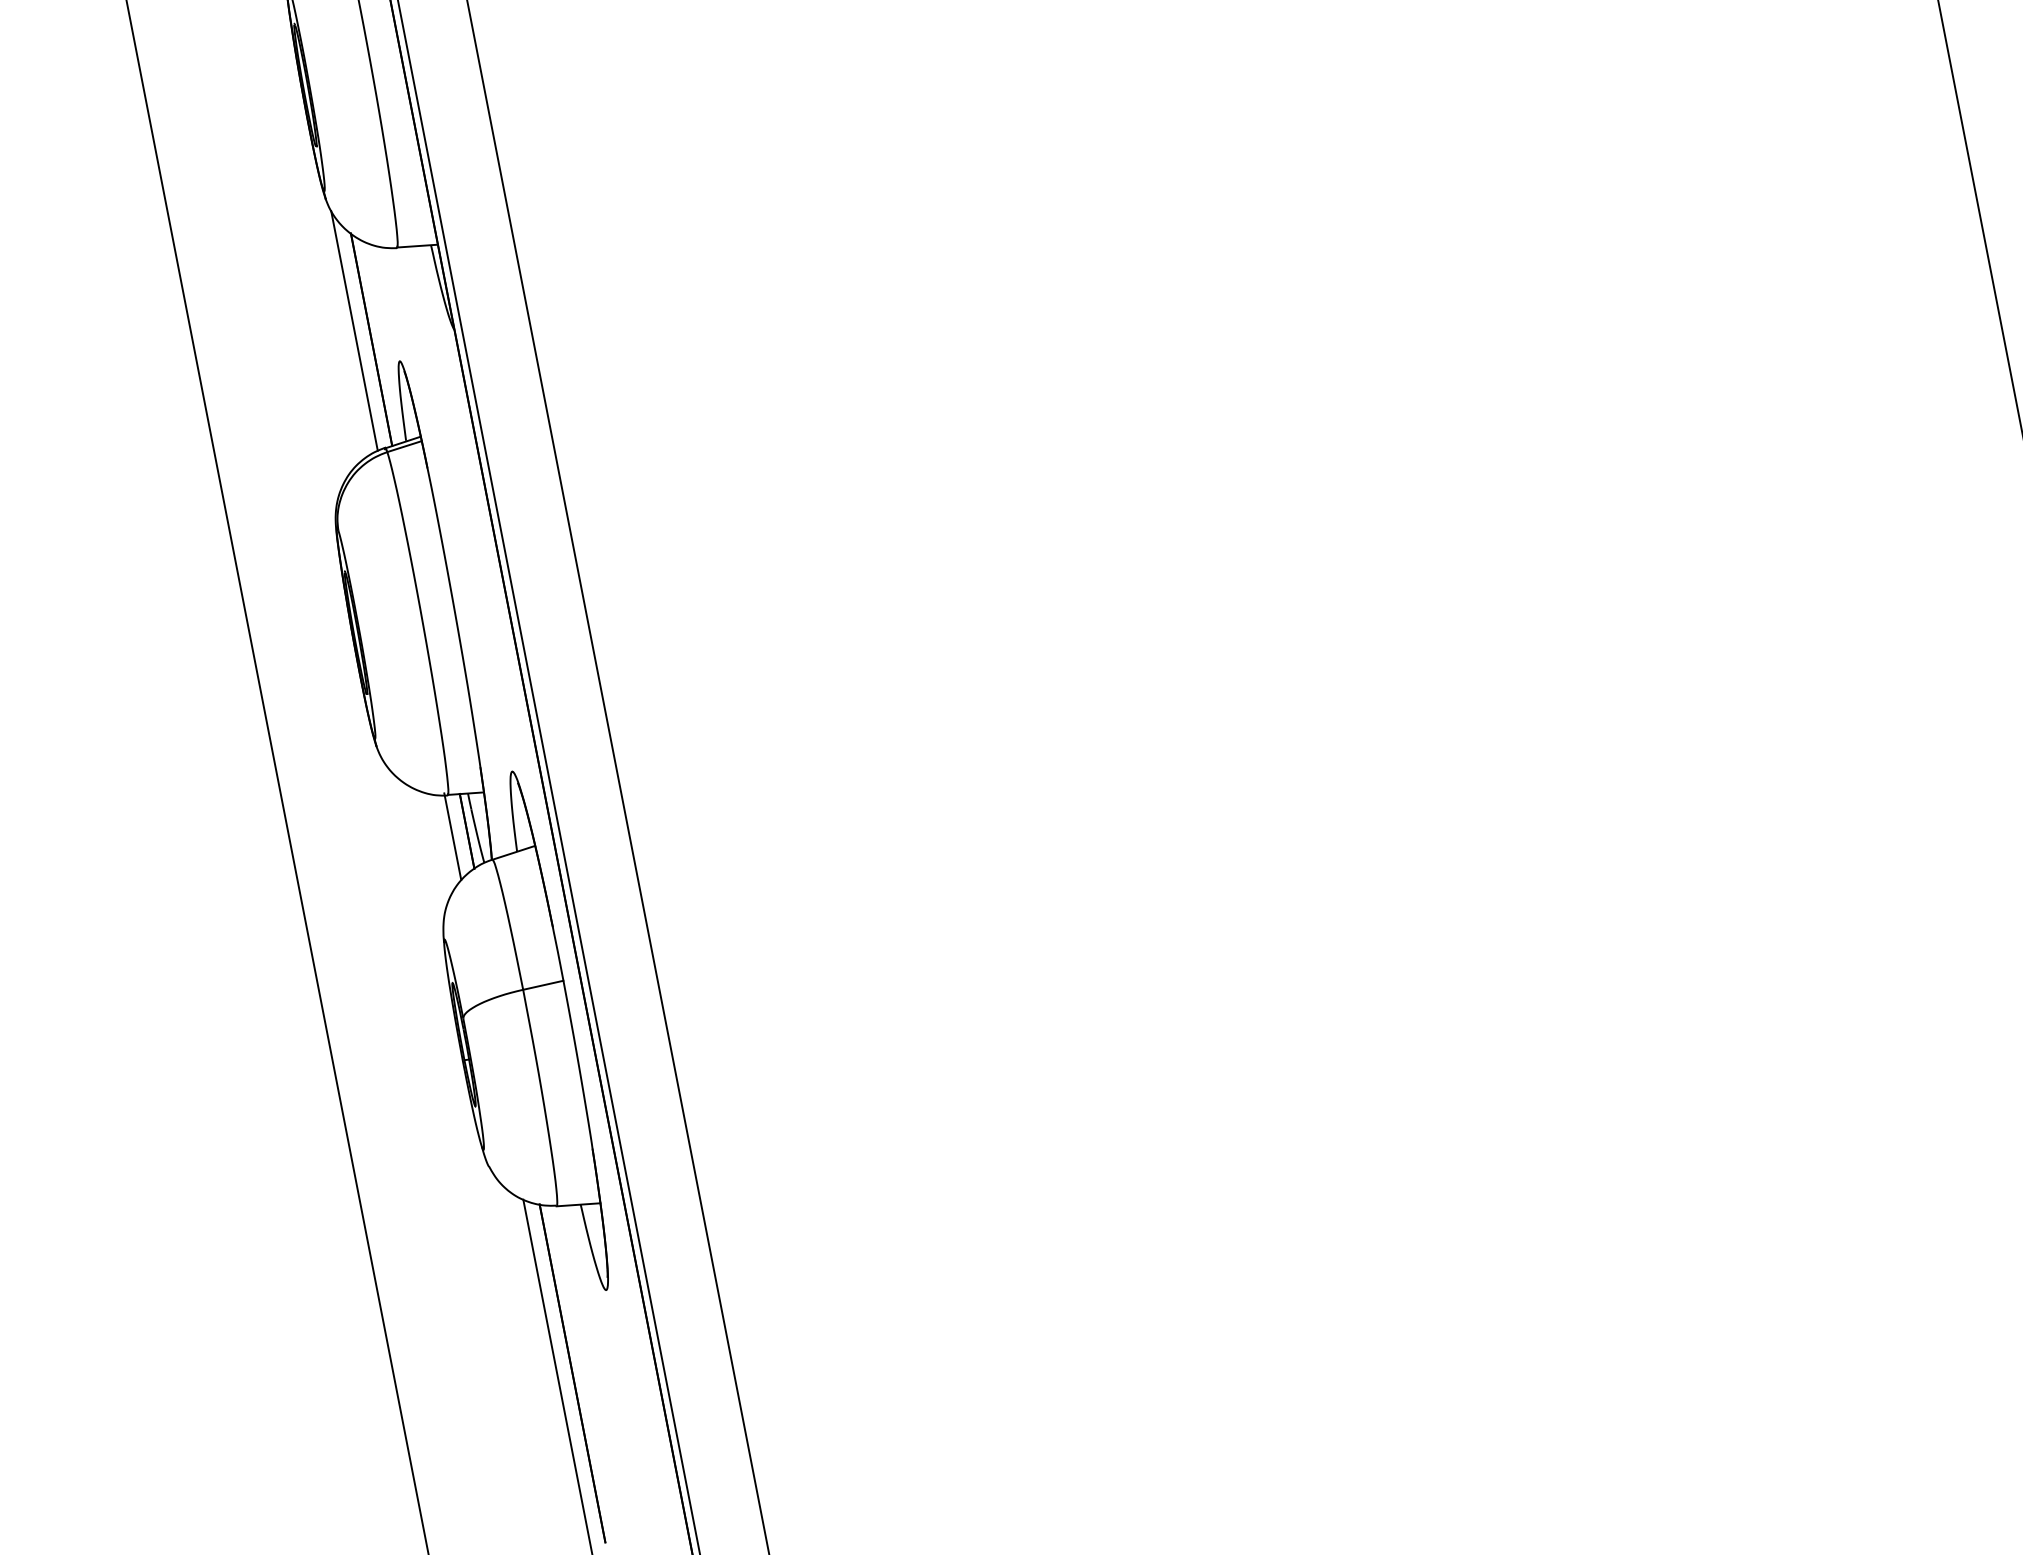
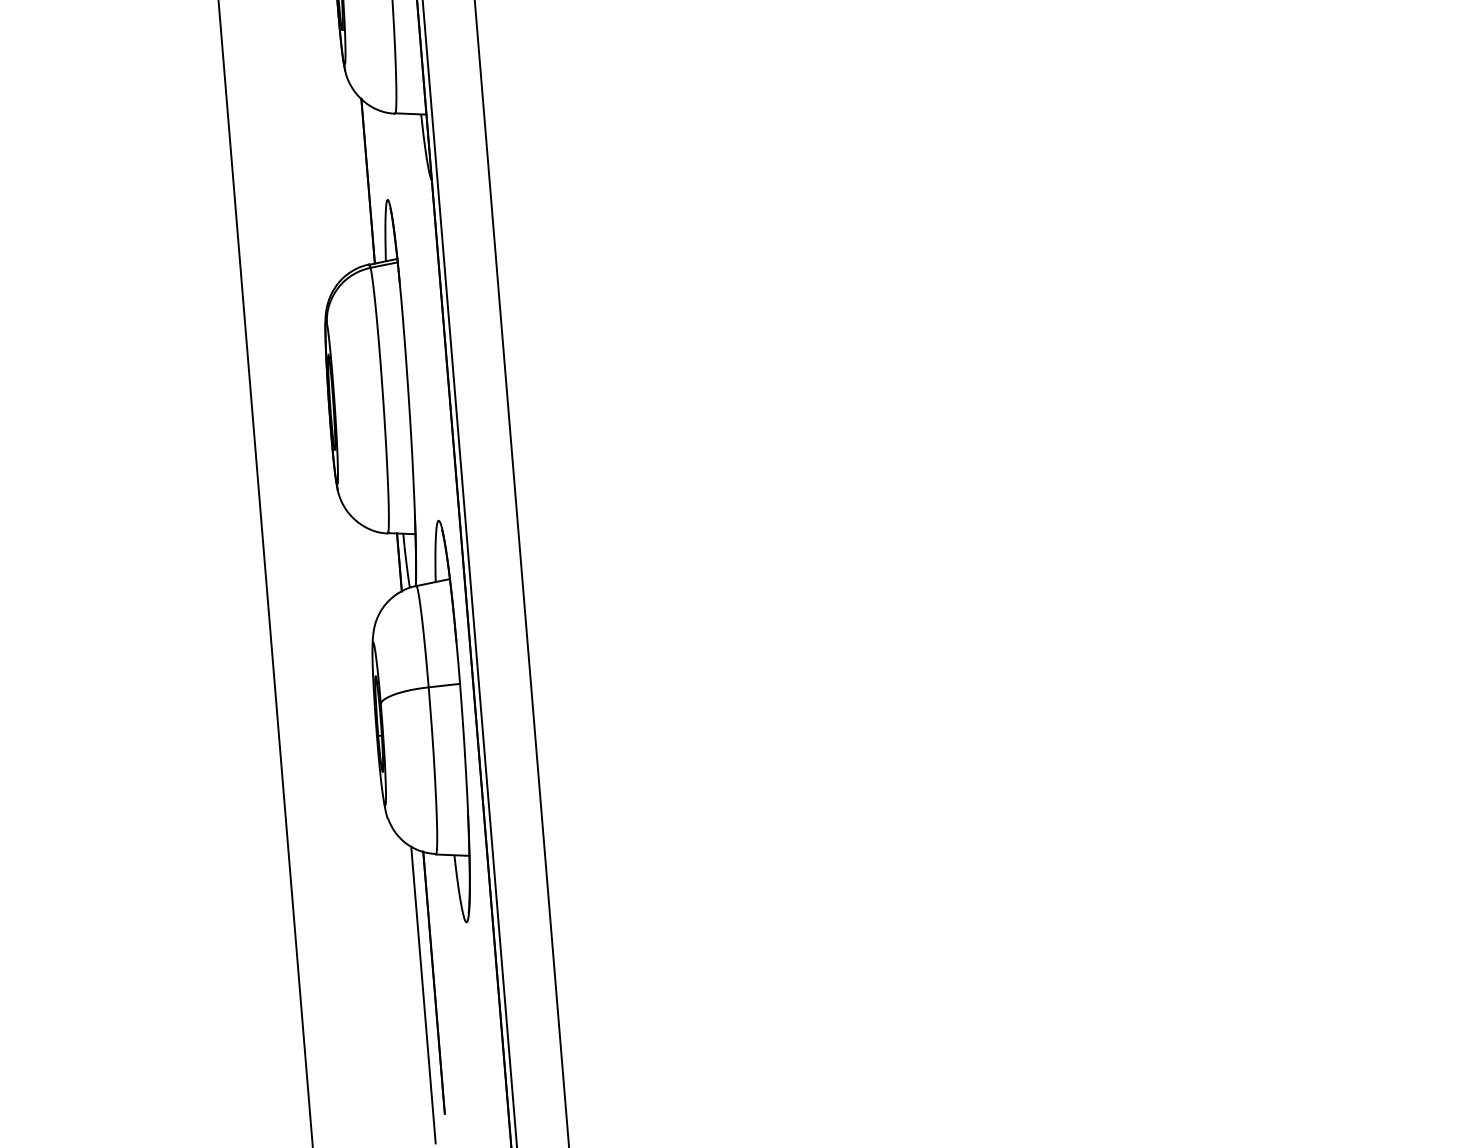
line: (354, 330) -> (355, 172), removed
line: (452, 836) -> (387, 565), removed

